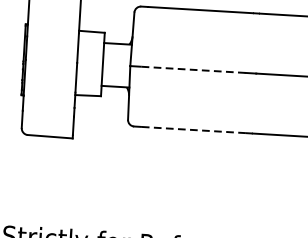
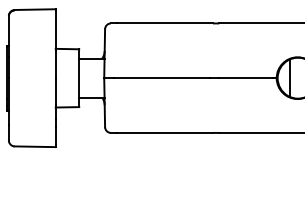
line: (193, 70) -> (161, 78), dashed -> solid
line: (193, 129) -> (165, 132), dashed -> solid

